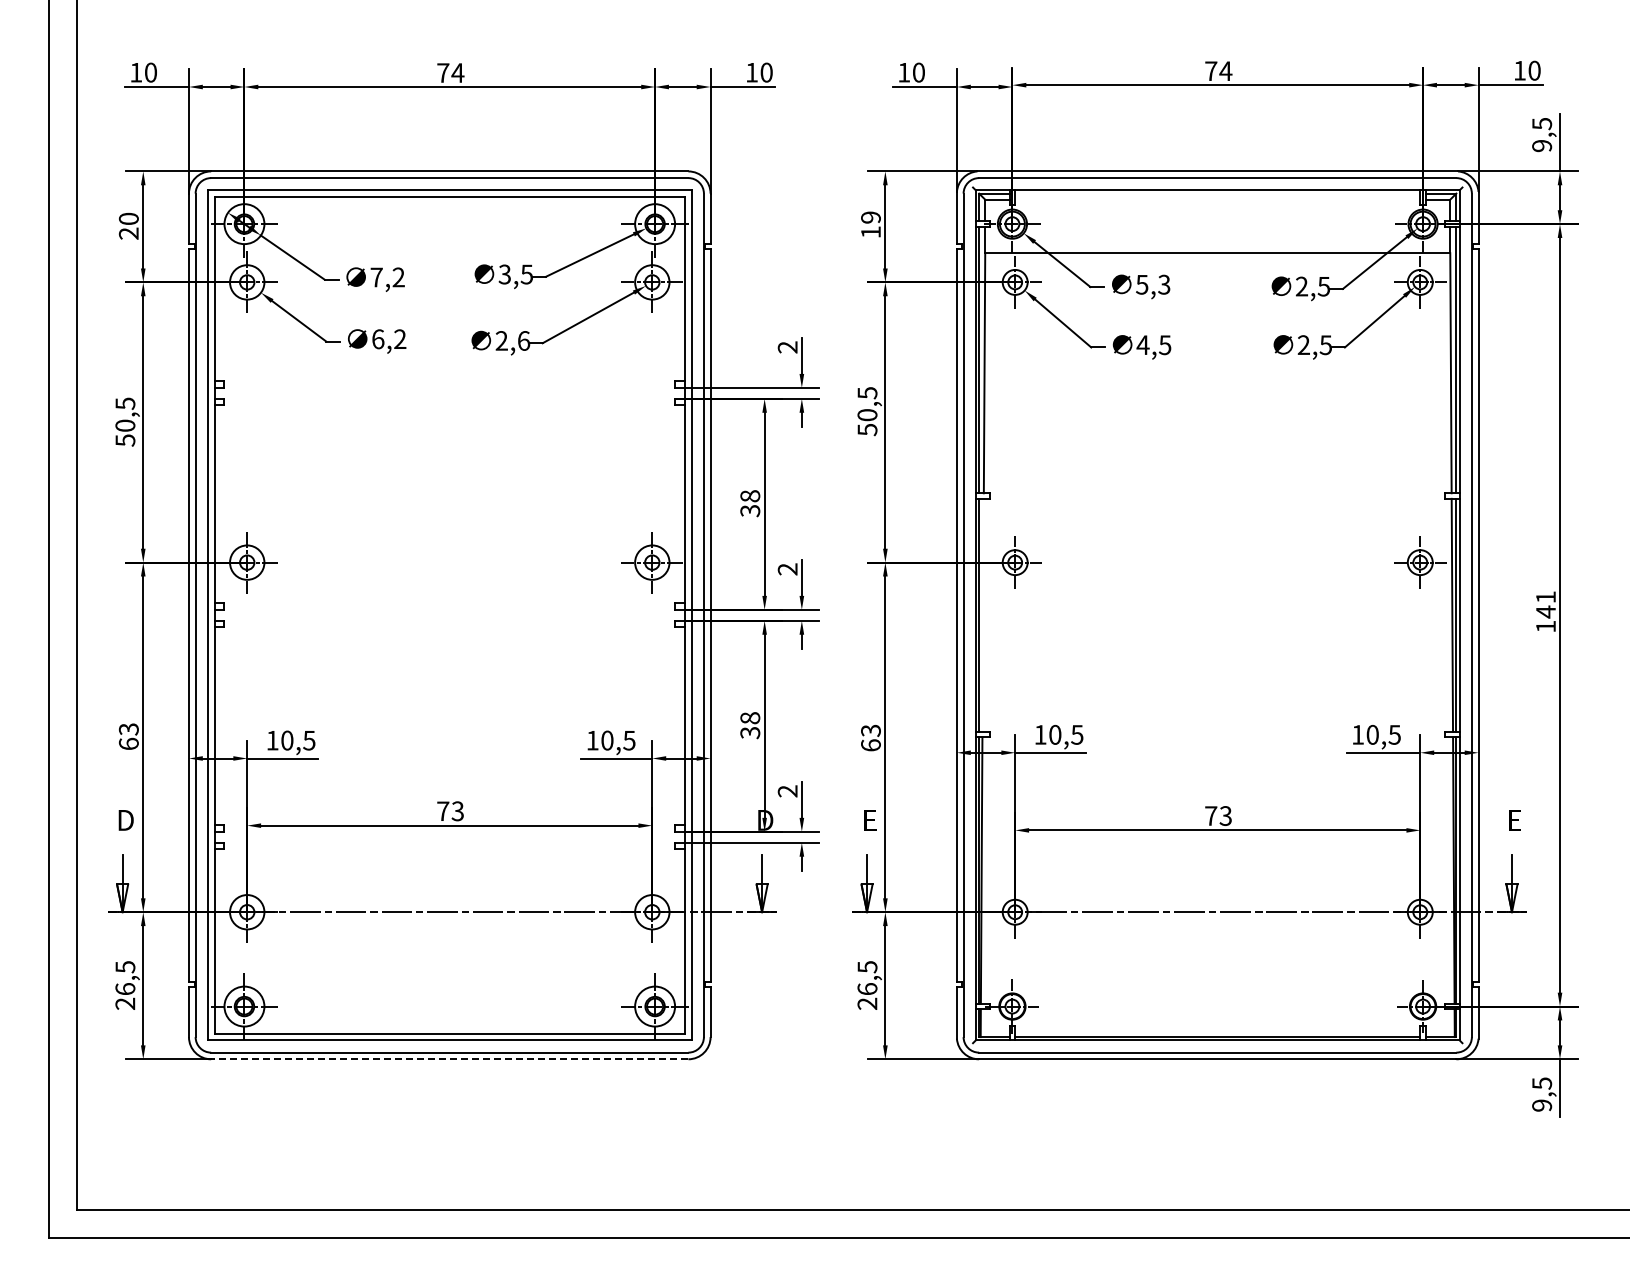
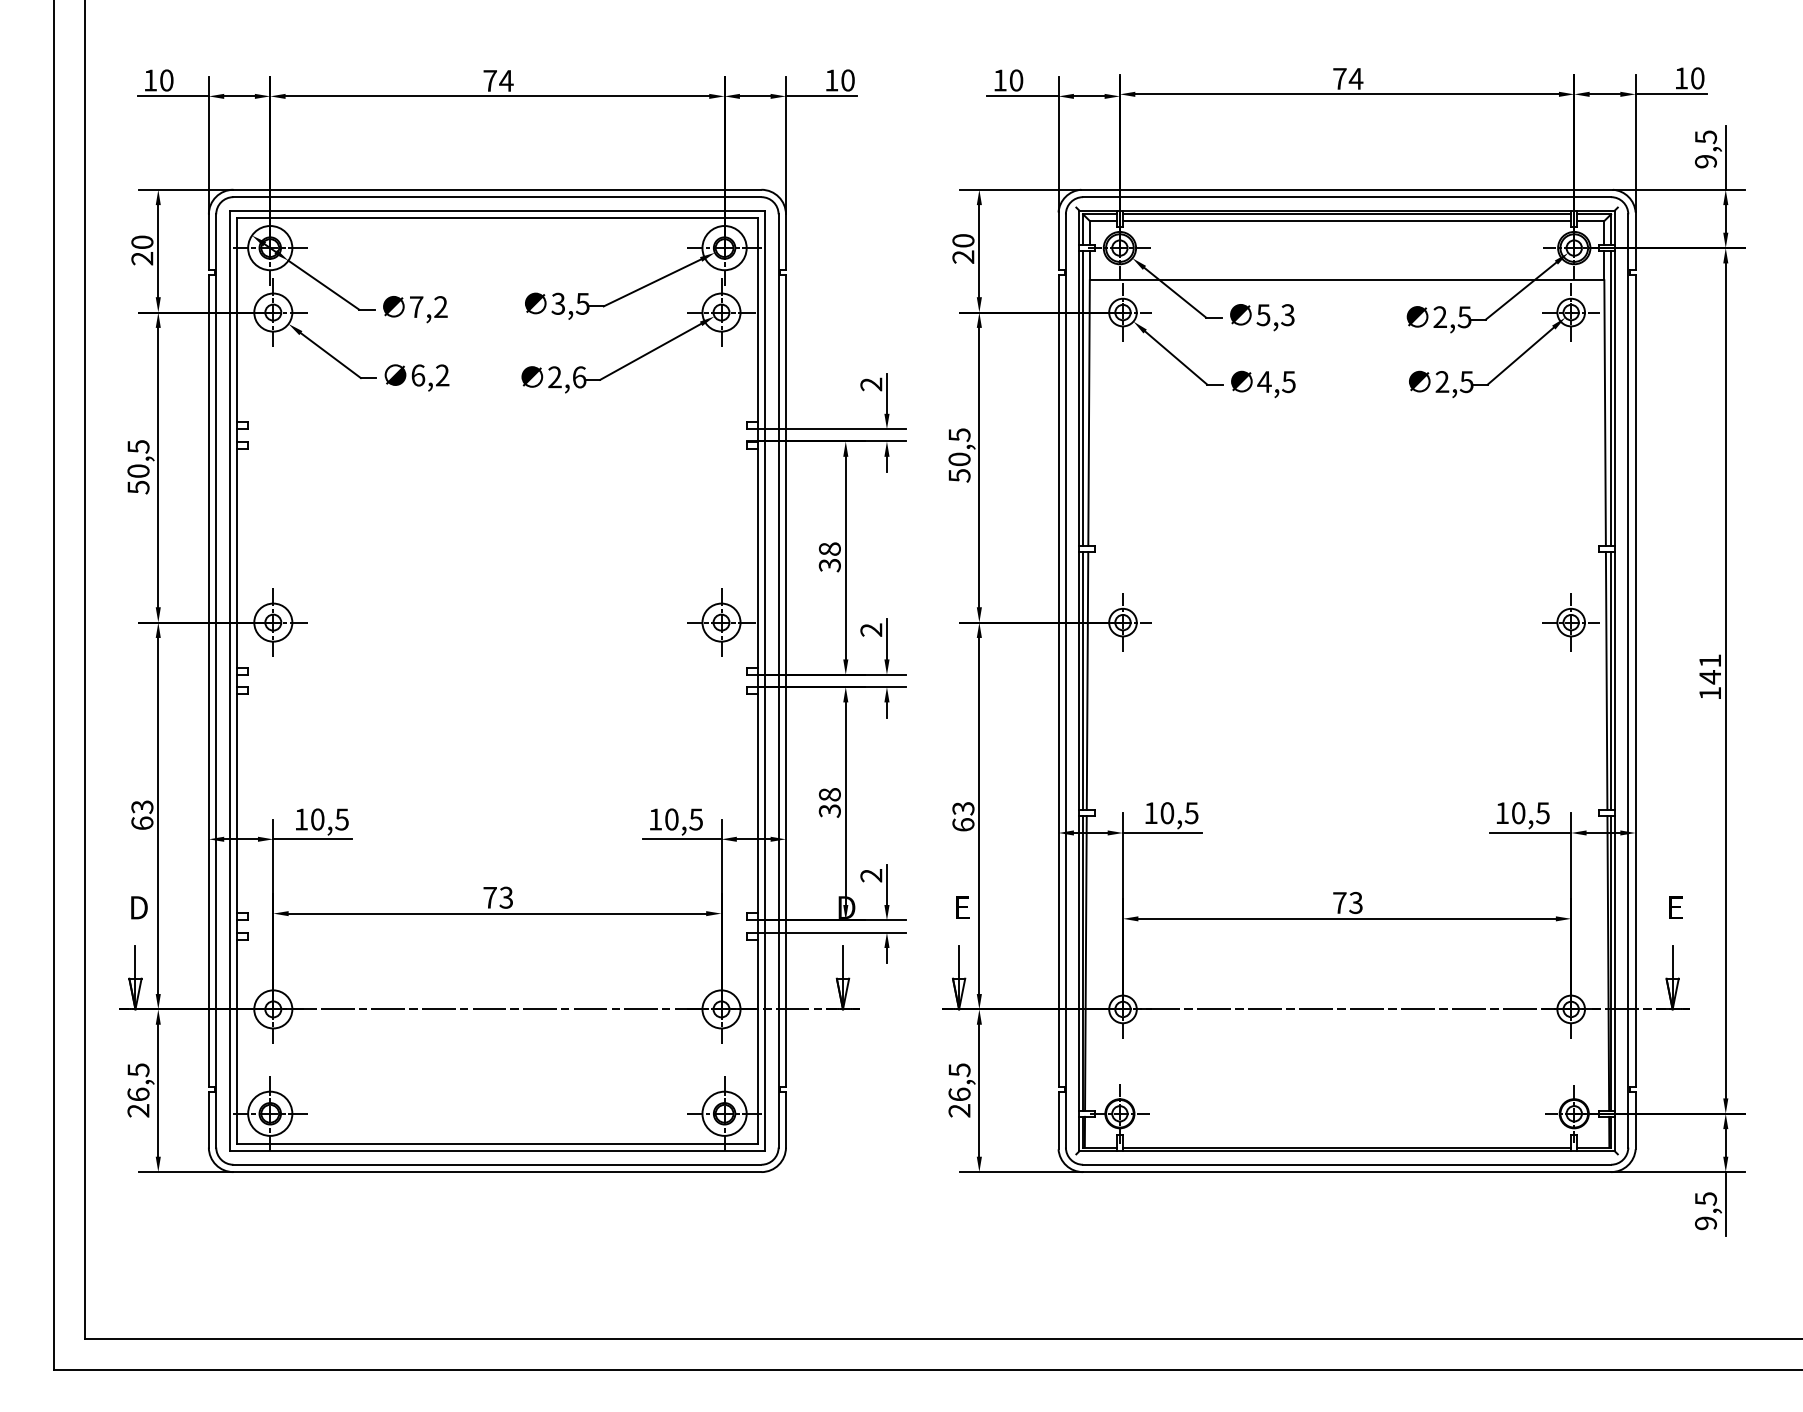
line: (1217, 193) -> (1346, 214), added
line: (1217, 199) -> (1346, 220), added
text: (870, 224) -> (962, 248), 19 -> 20
line: (982, 614) -> (1086, 679), added
line: (449, 1059) -> (497, 1172), dashed -> solid

